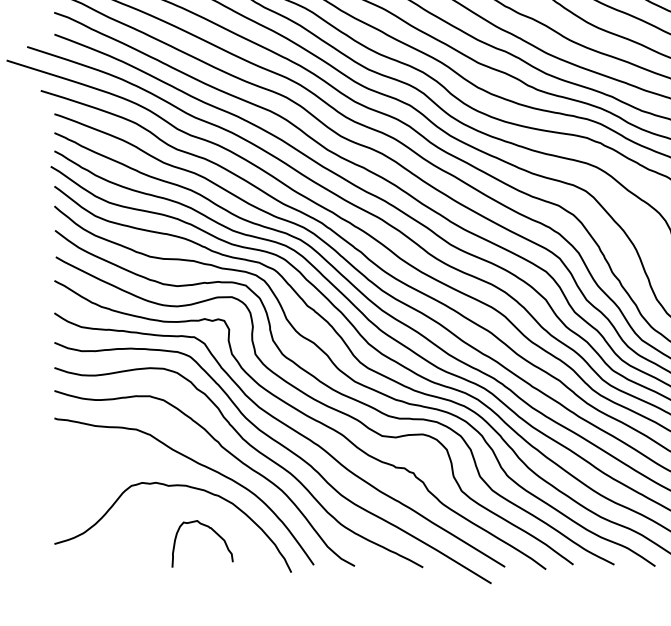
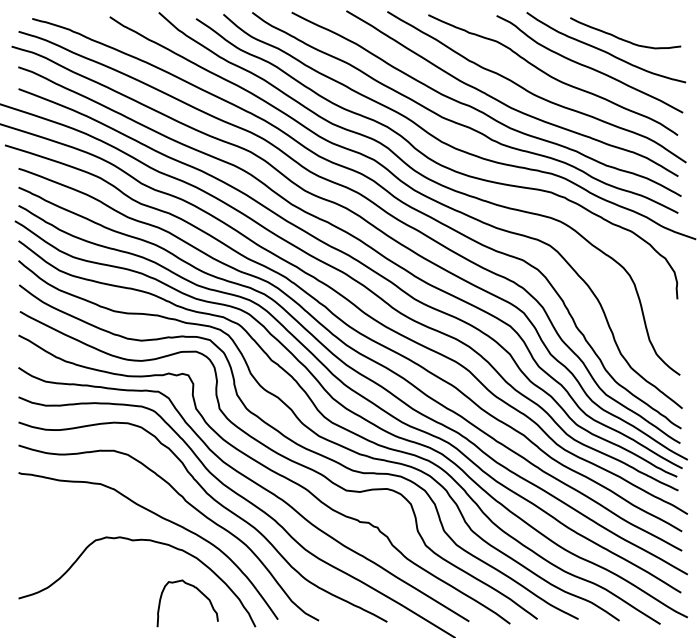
curve: (213, 531) -> (198, 591), moved

